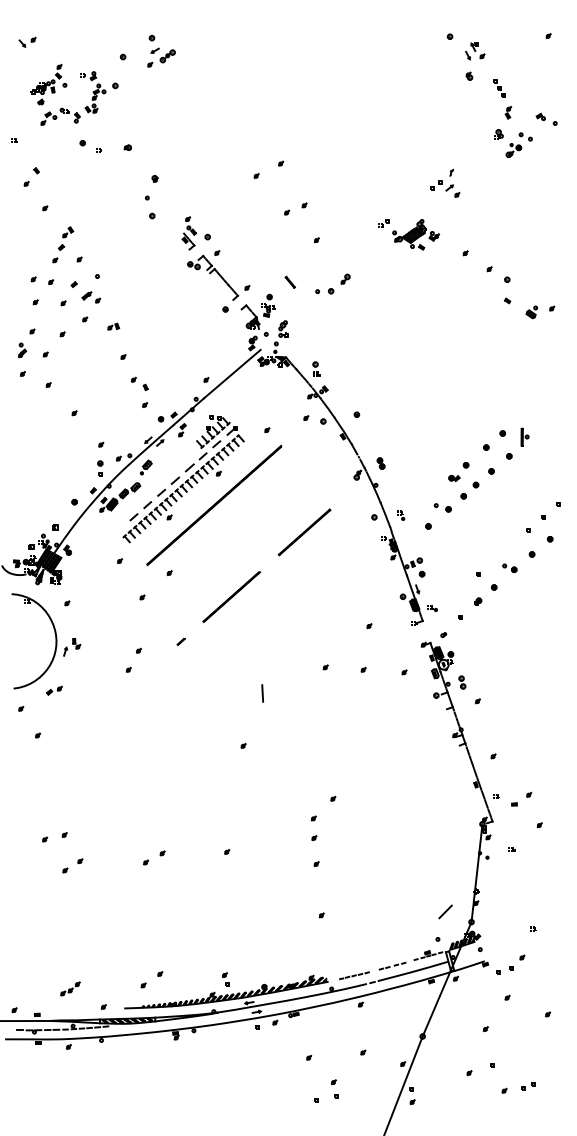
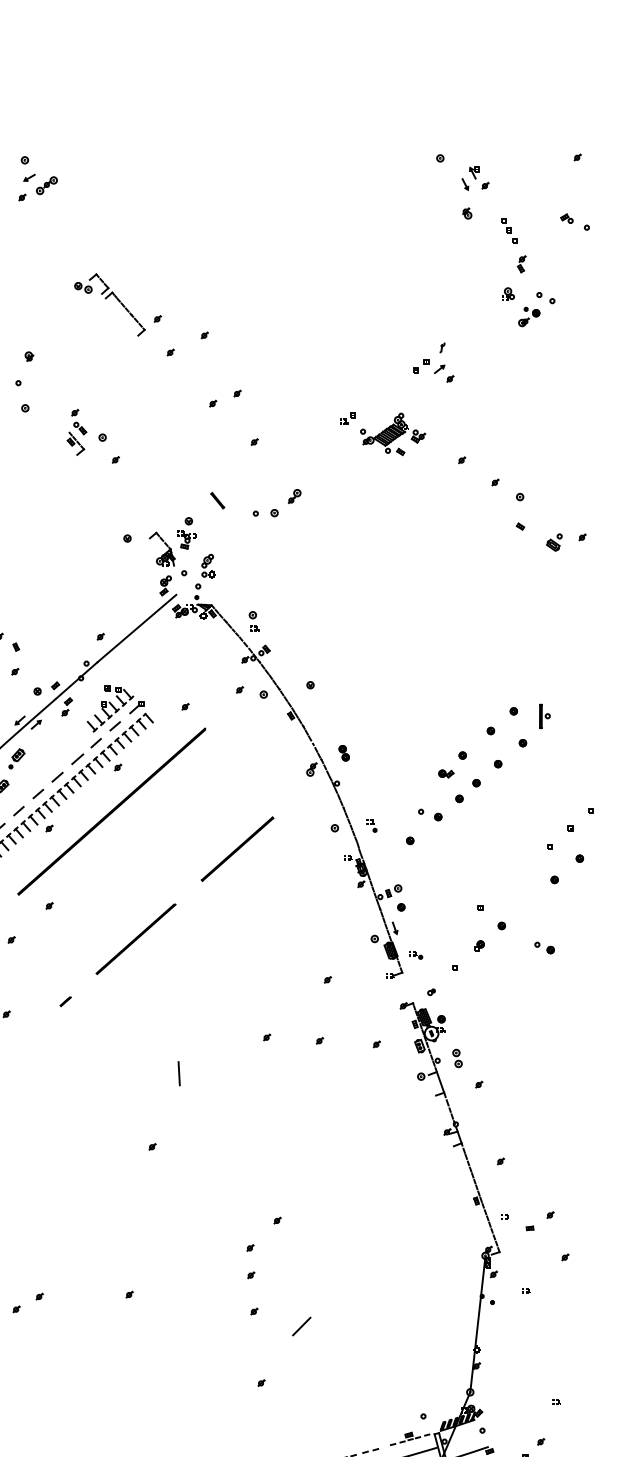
part: (546, 118) -> (574, 220), moved
part: (218, 277) -> (117, 304), moved
part: (509, 568) -> (544, 948), moved
line: (445, 911) -> (301, 1325), moved

